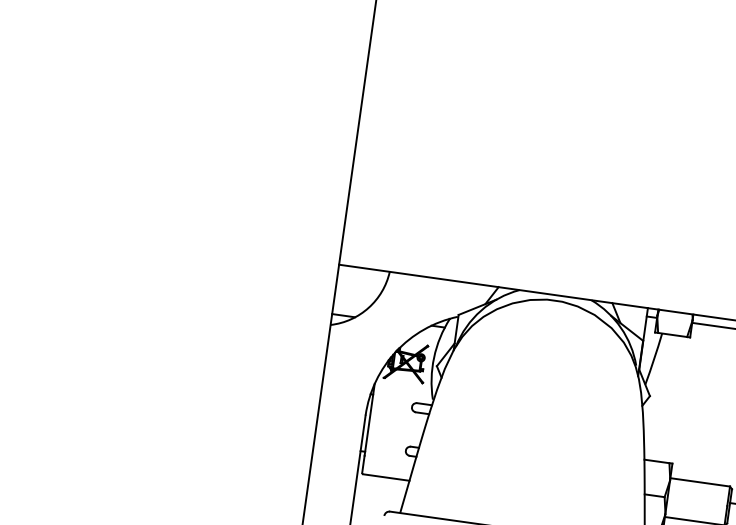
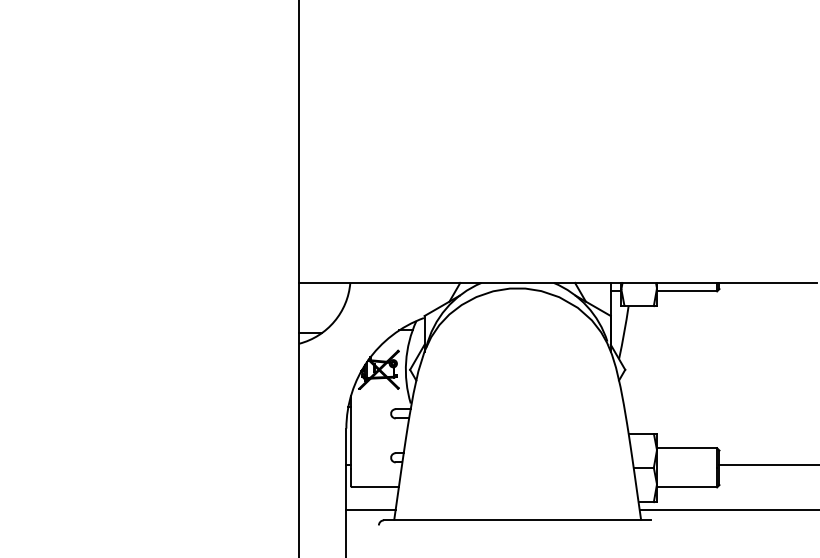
line: (378, 498) -> (370, 509), added

